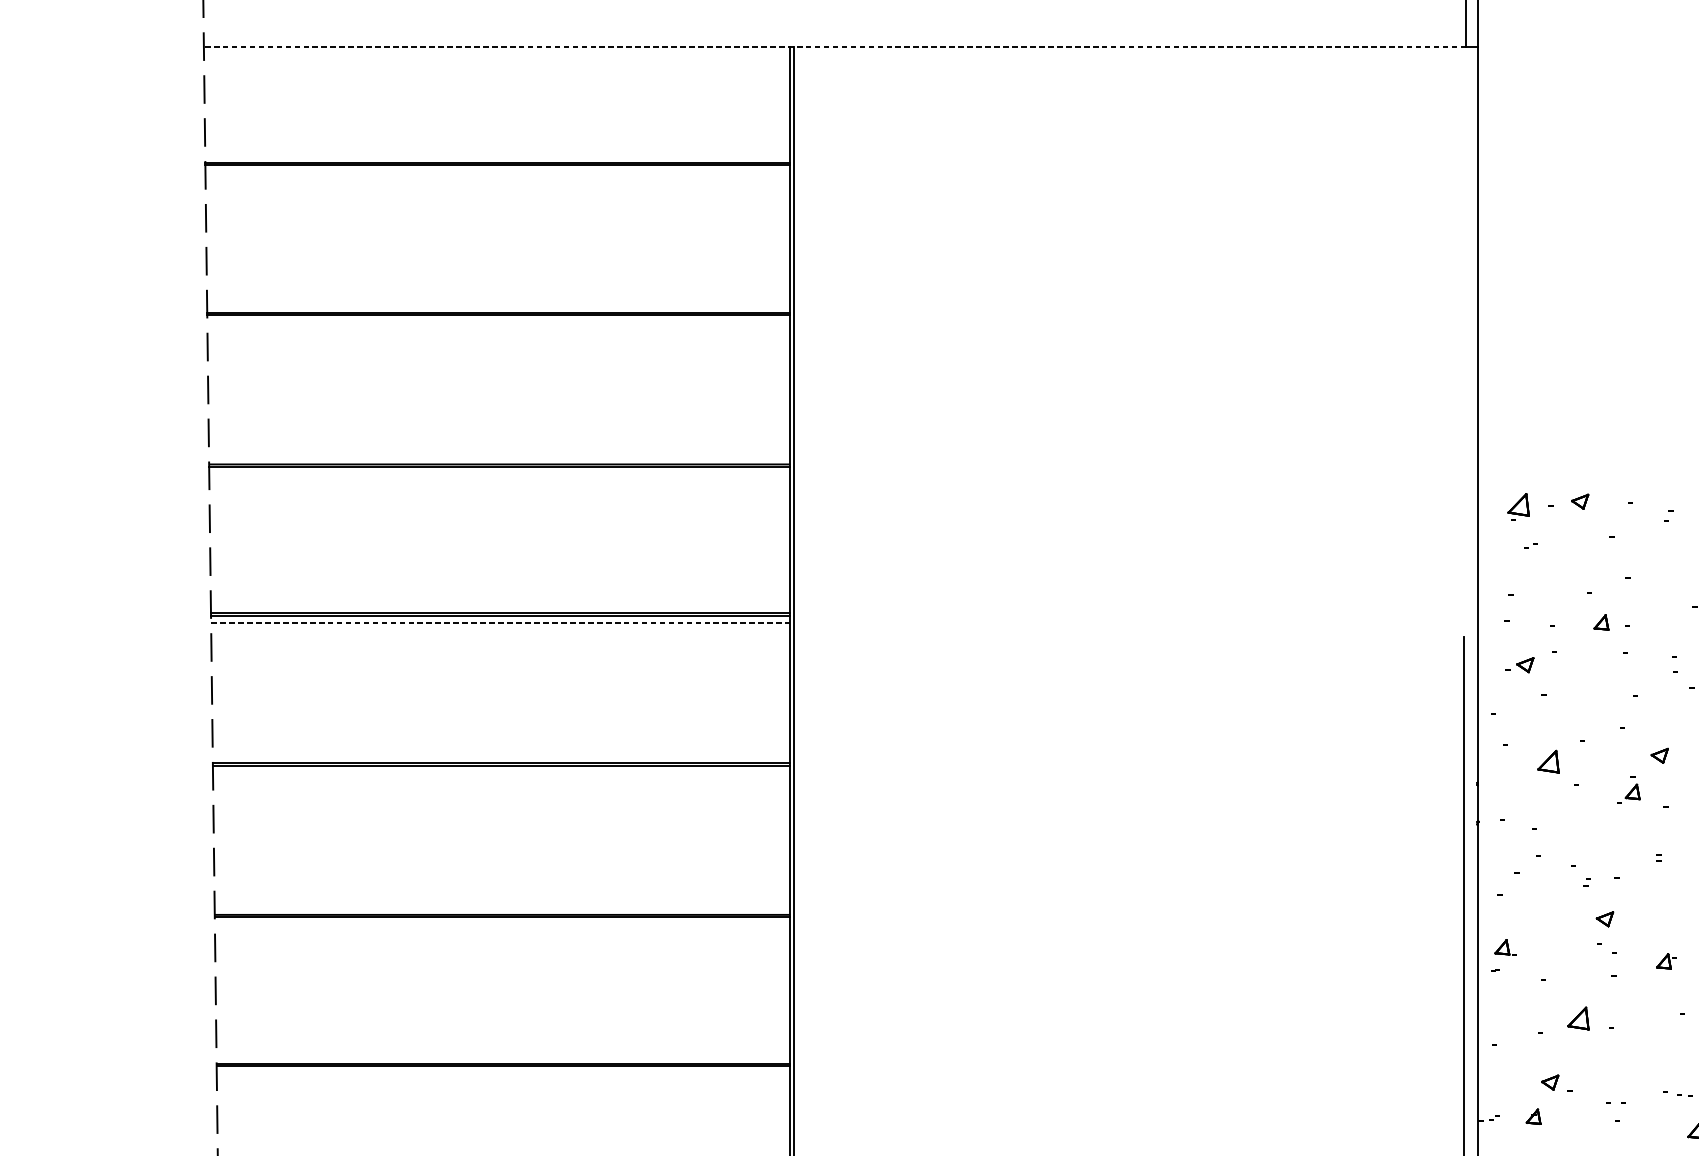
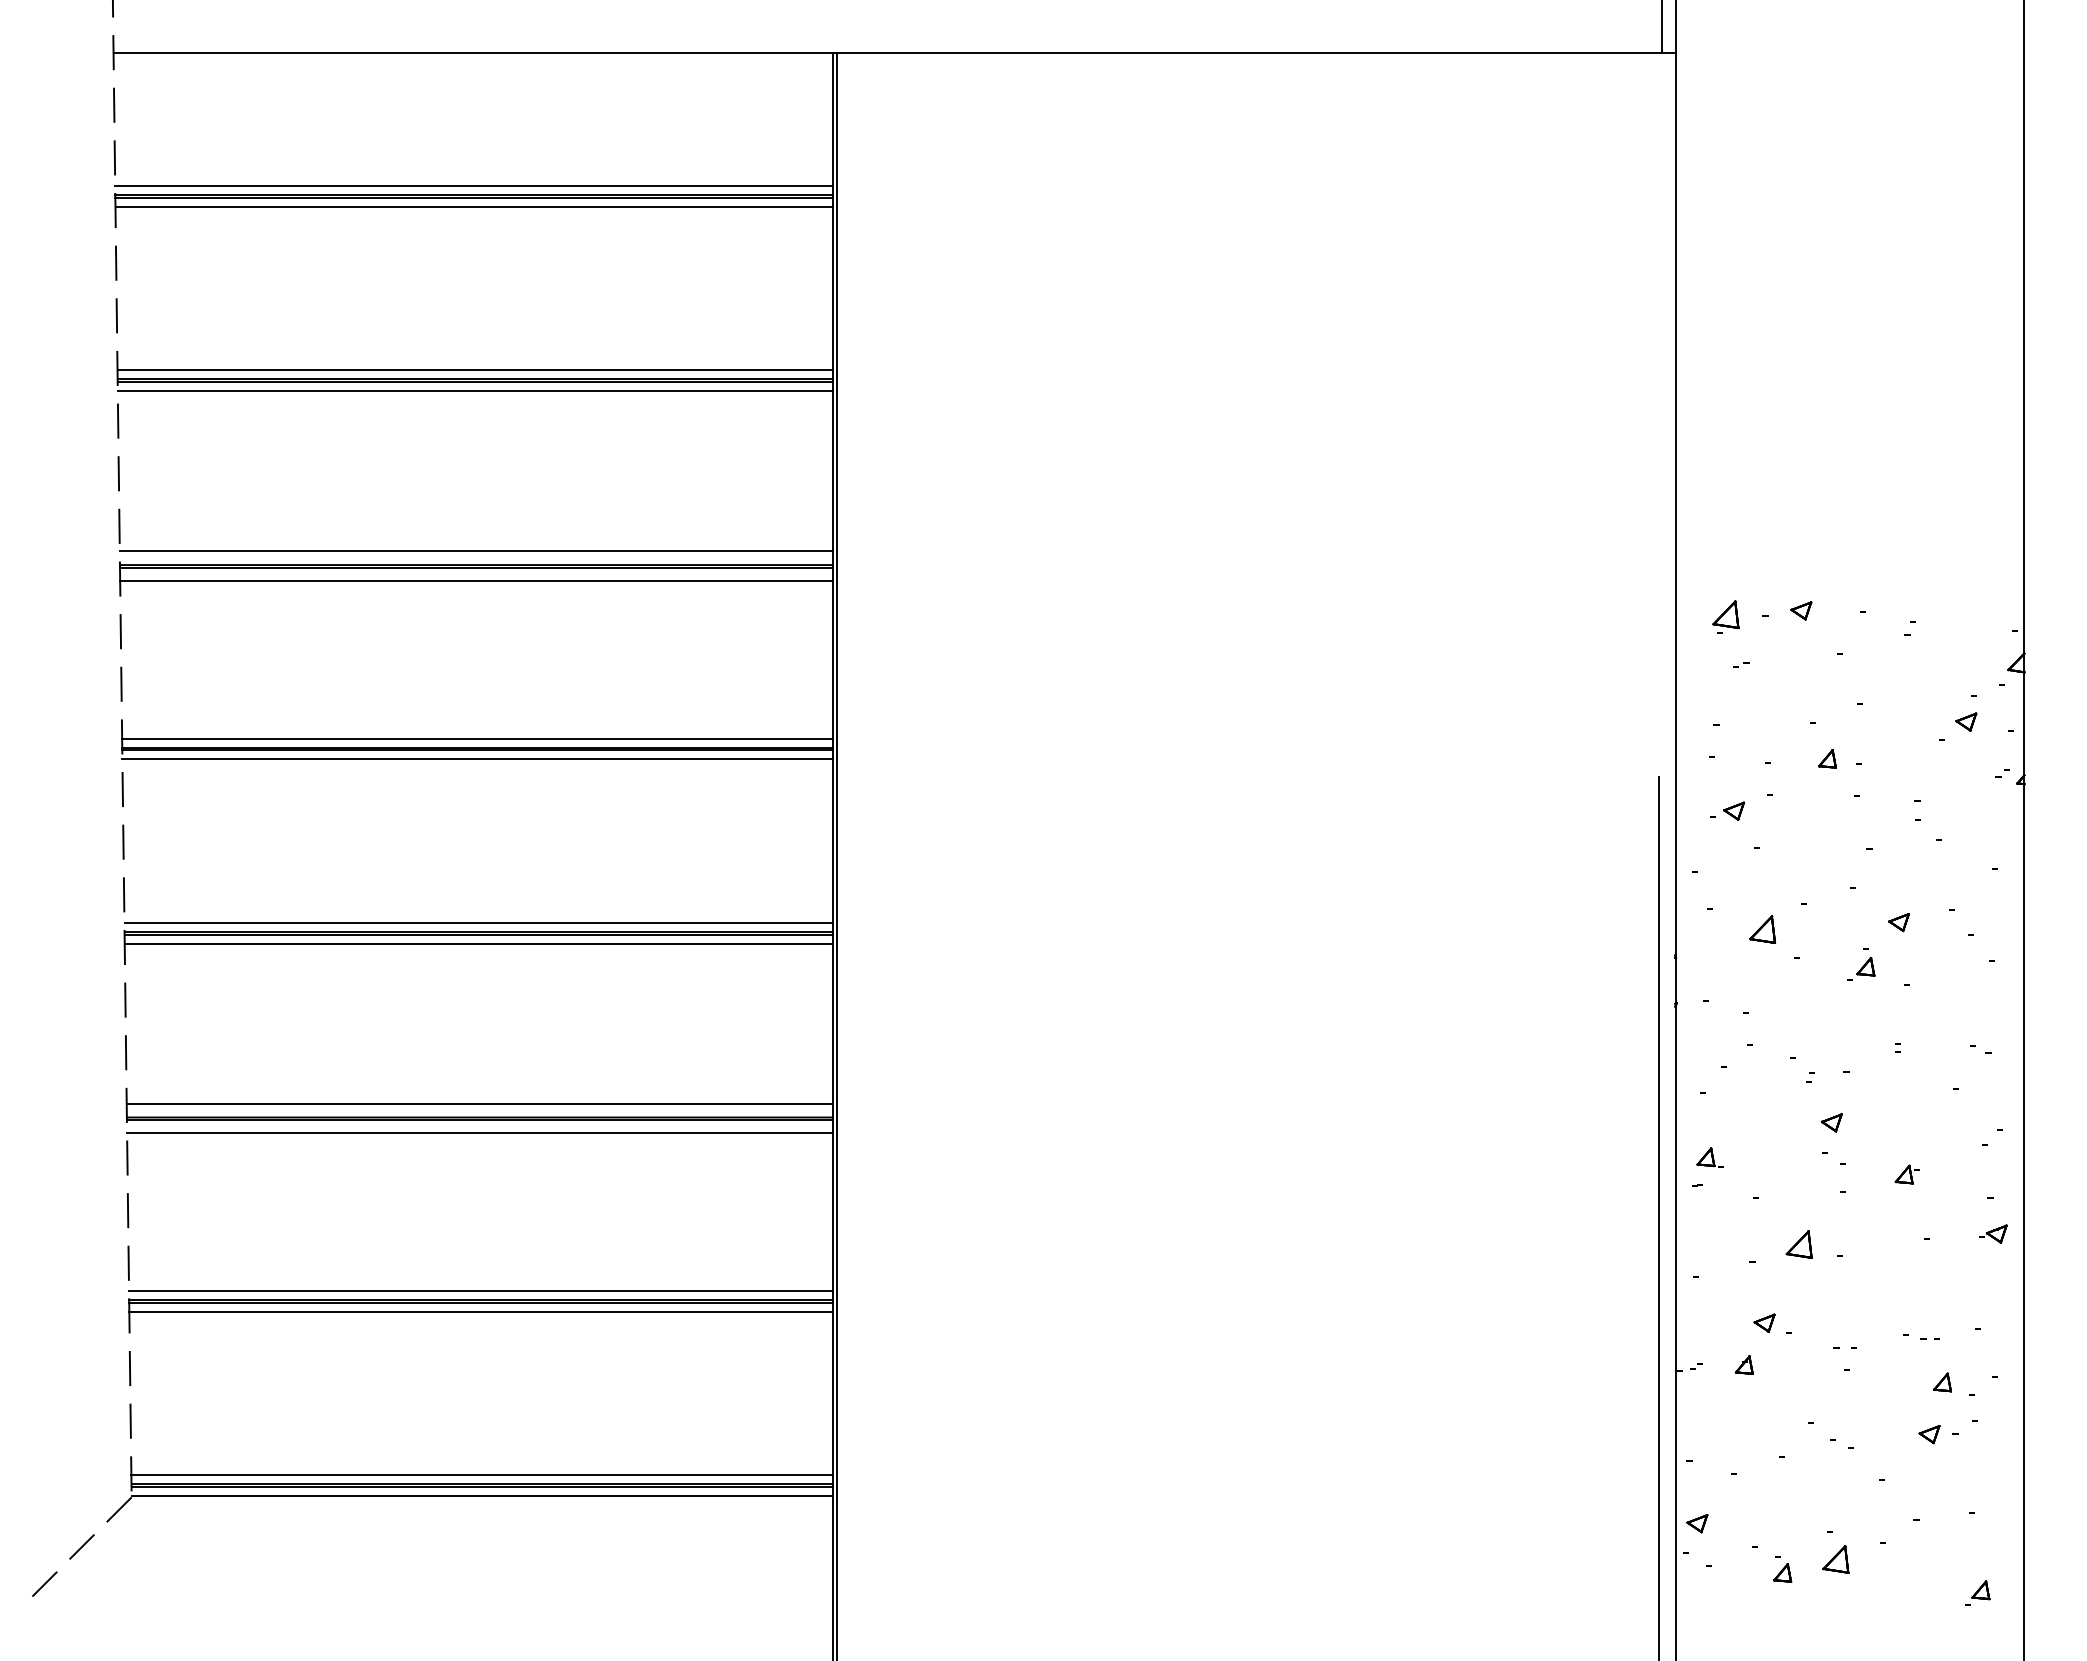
line: (834, 46) -> (887, 52), dashed -> solid
line: (497, 155) -> (473, 186), added
line: (497, 172) -> (473, 206), added
line: (498, 305) -> (474, 370), added
line: (498, 322) -> (474, 391), added
line: (499, 453) -> (475, 551), added
line: (499, 477) -> (476, 580), added
line: (500, 605) -> (477, 738), added
line: (501, 622) -> (478, 759), dashed -> solid
line: (501, 755) -> (478, 922), added
line: (501, 773) -> (478, 943), added
line: (502, 903) -> (479, 1103), added
line: (502, 927) -> (479, 1133), added
line: (503, 1056) -> (480, 1291), added
line: (503, 1073) -> (480, 1311), added

